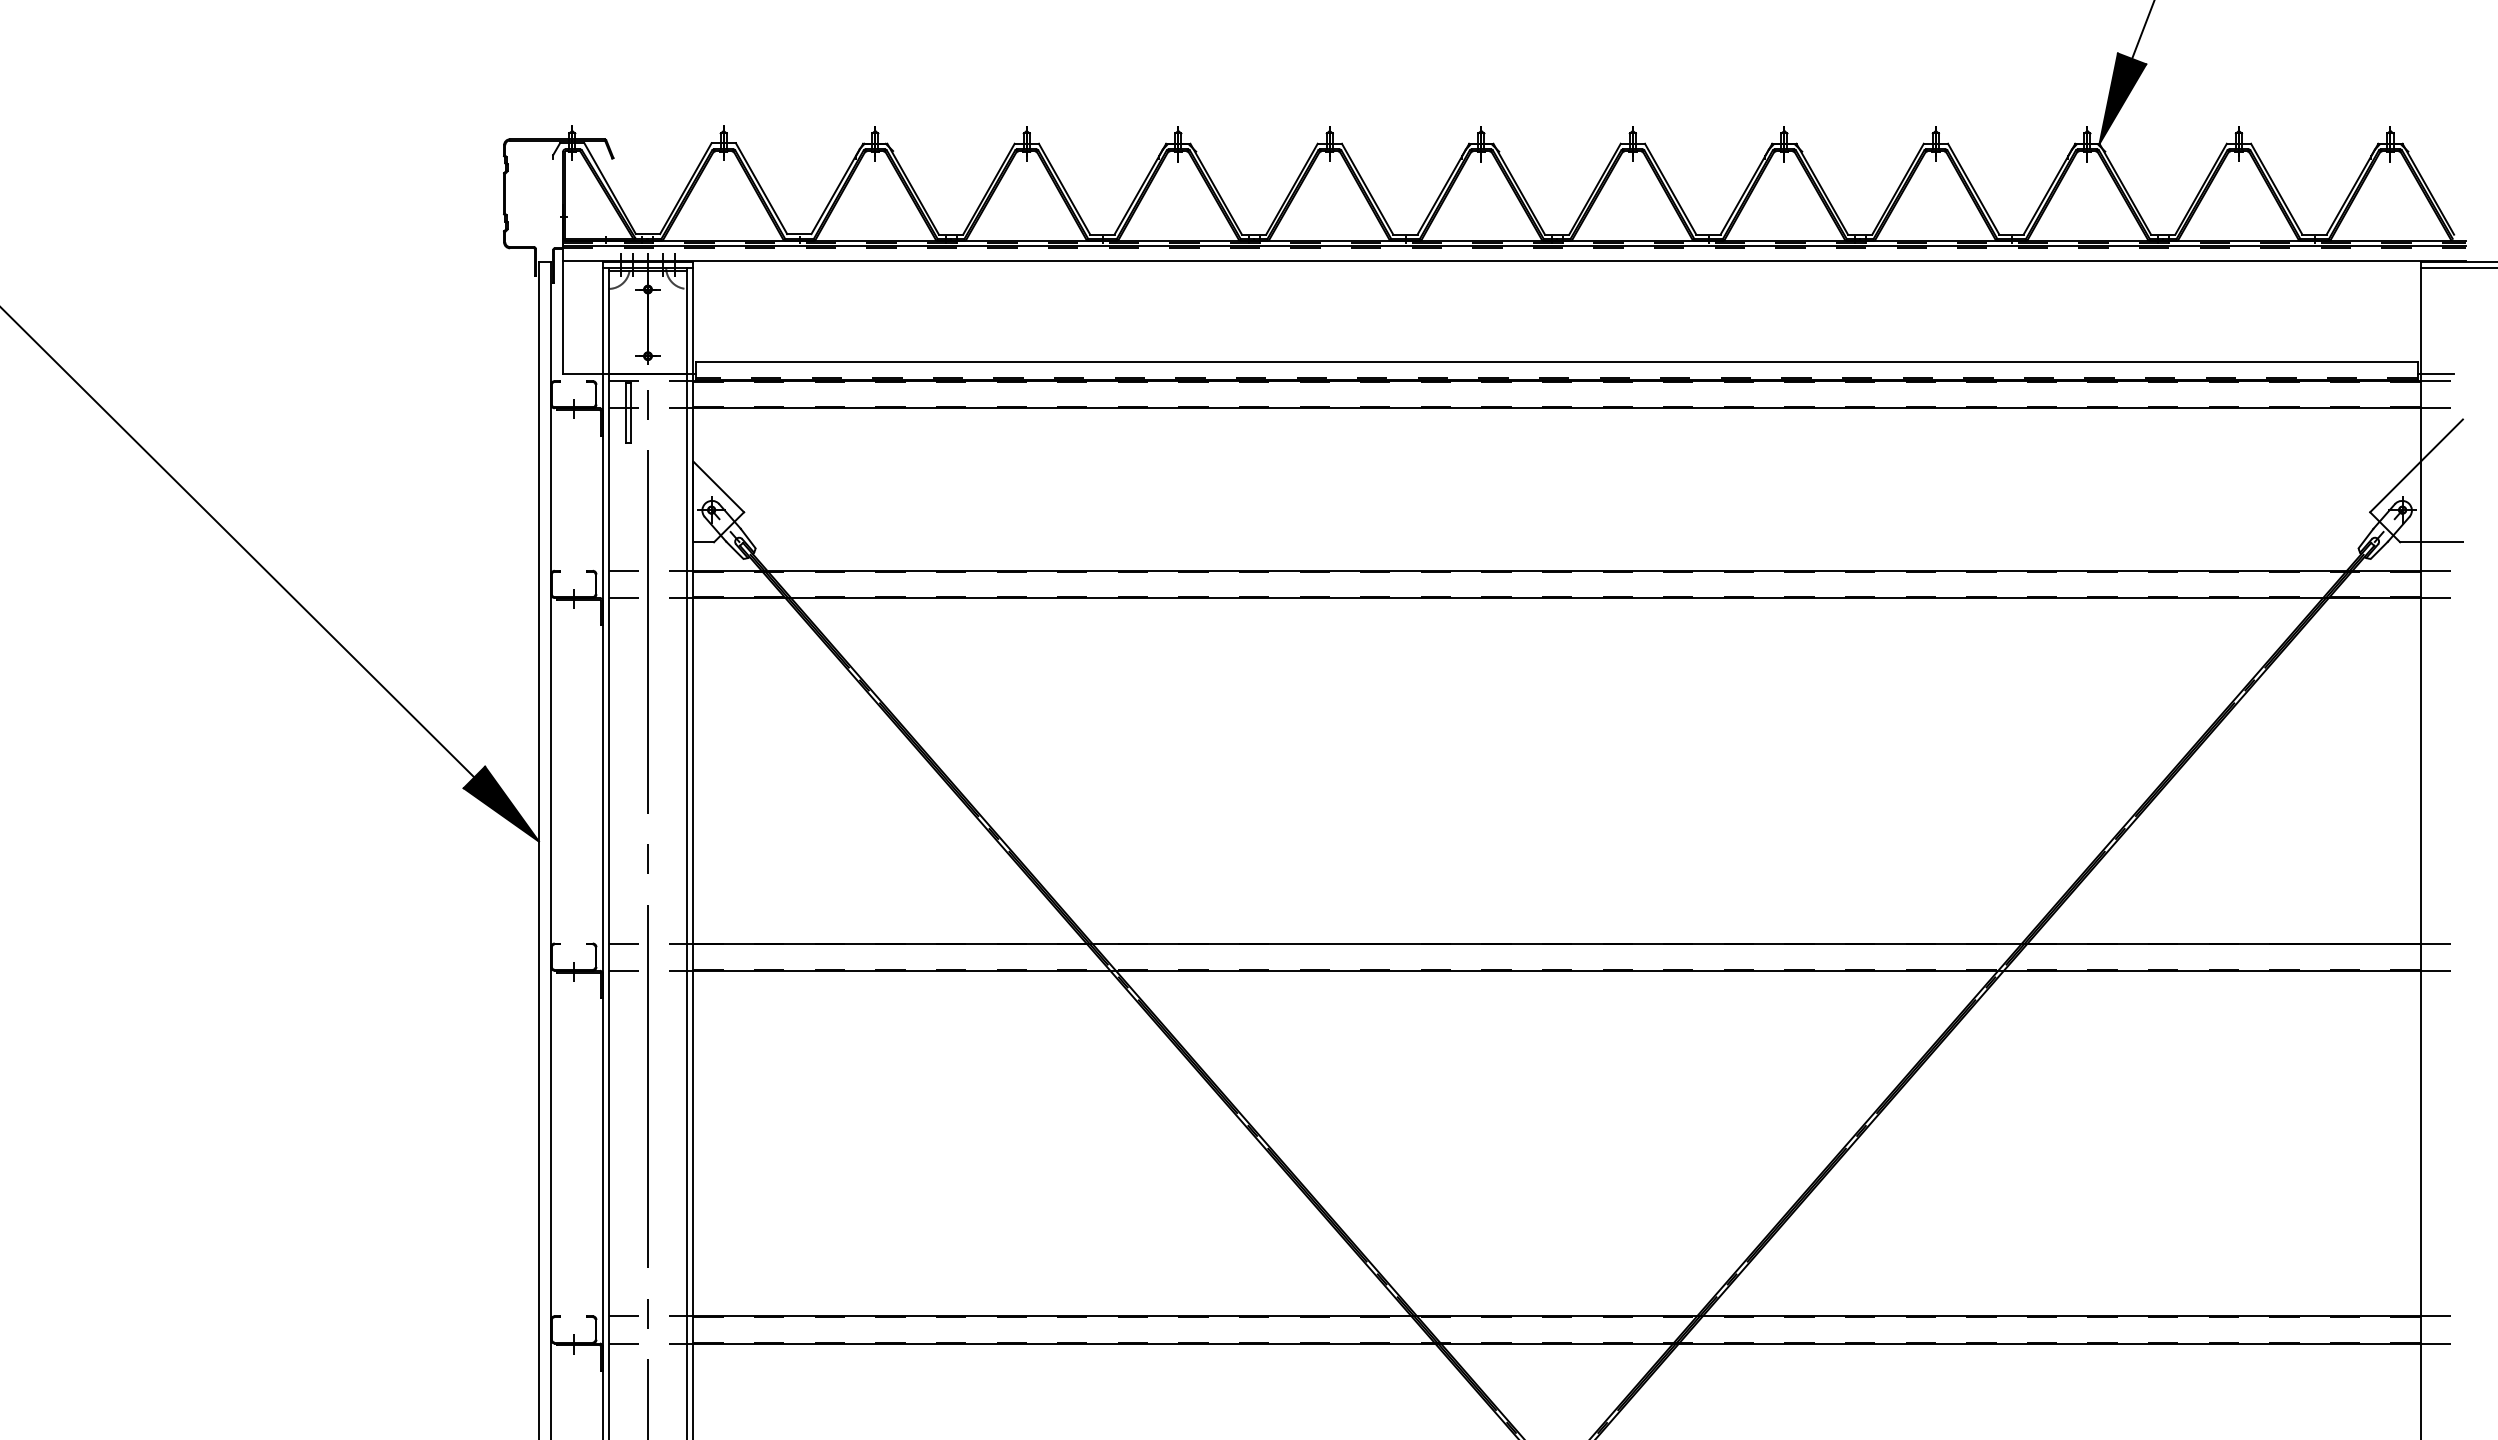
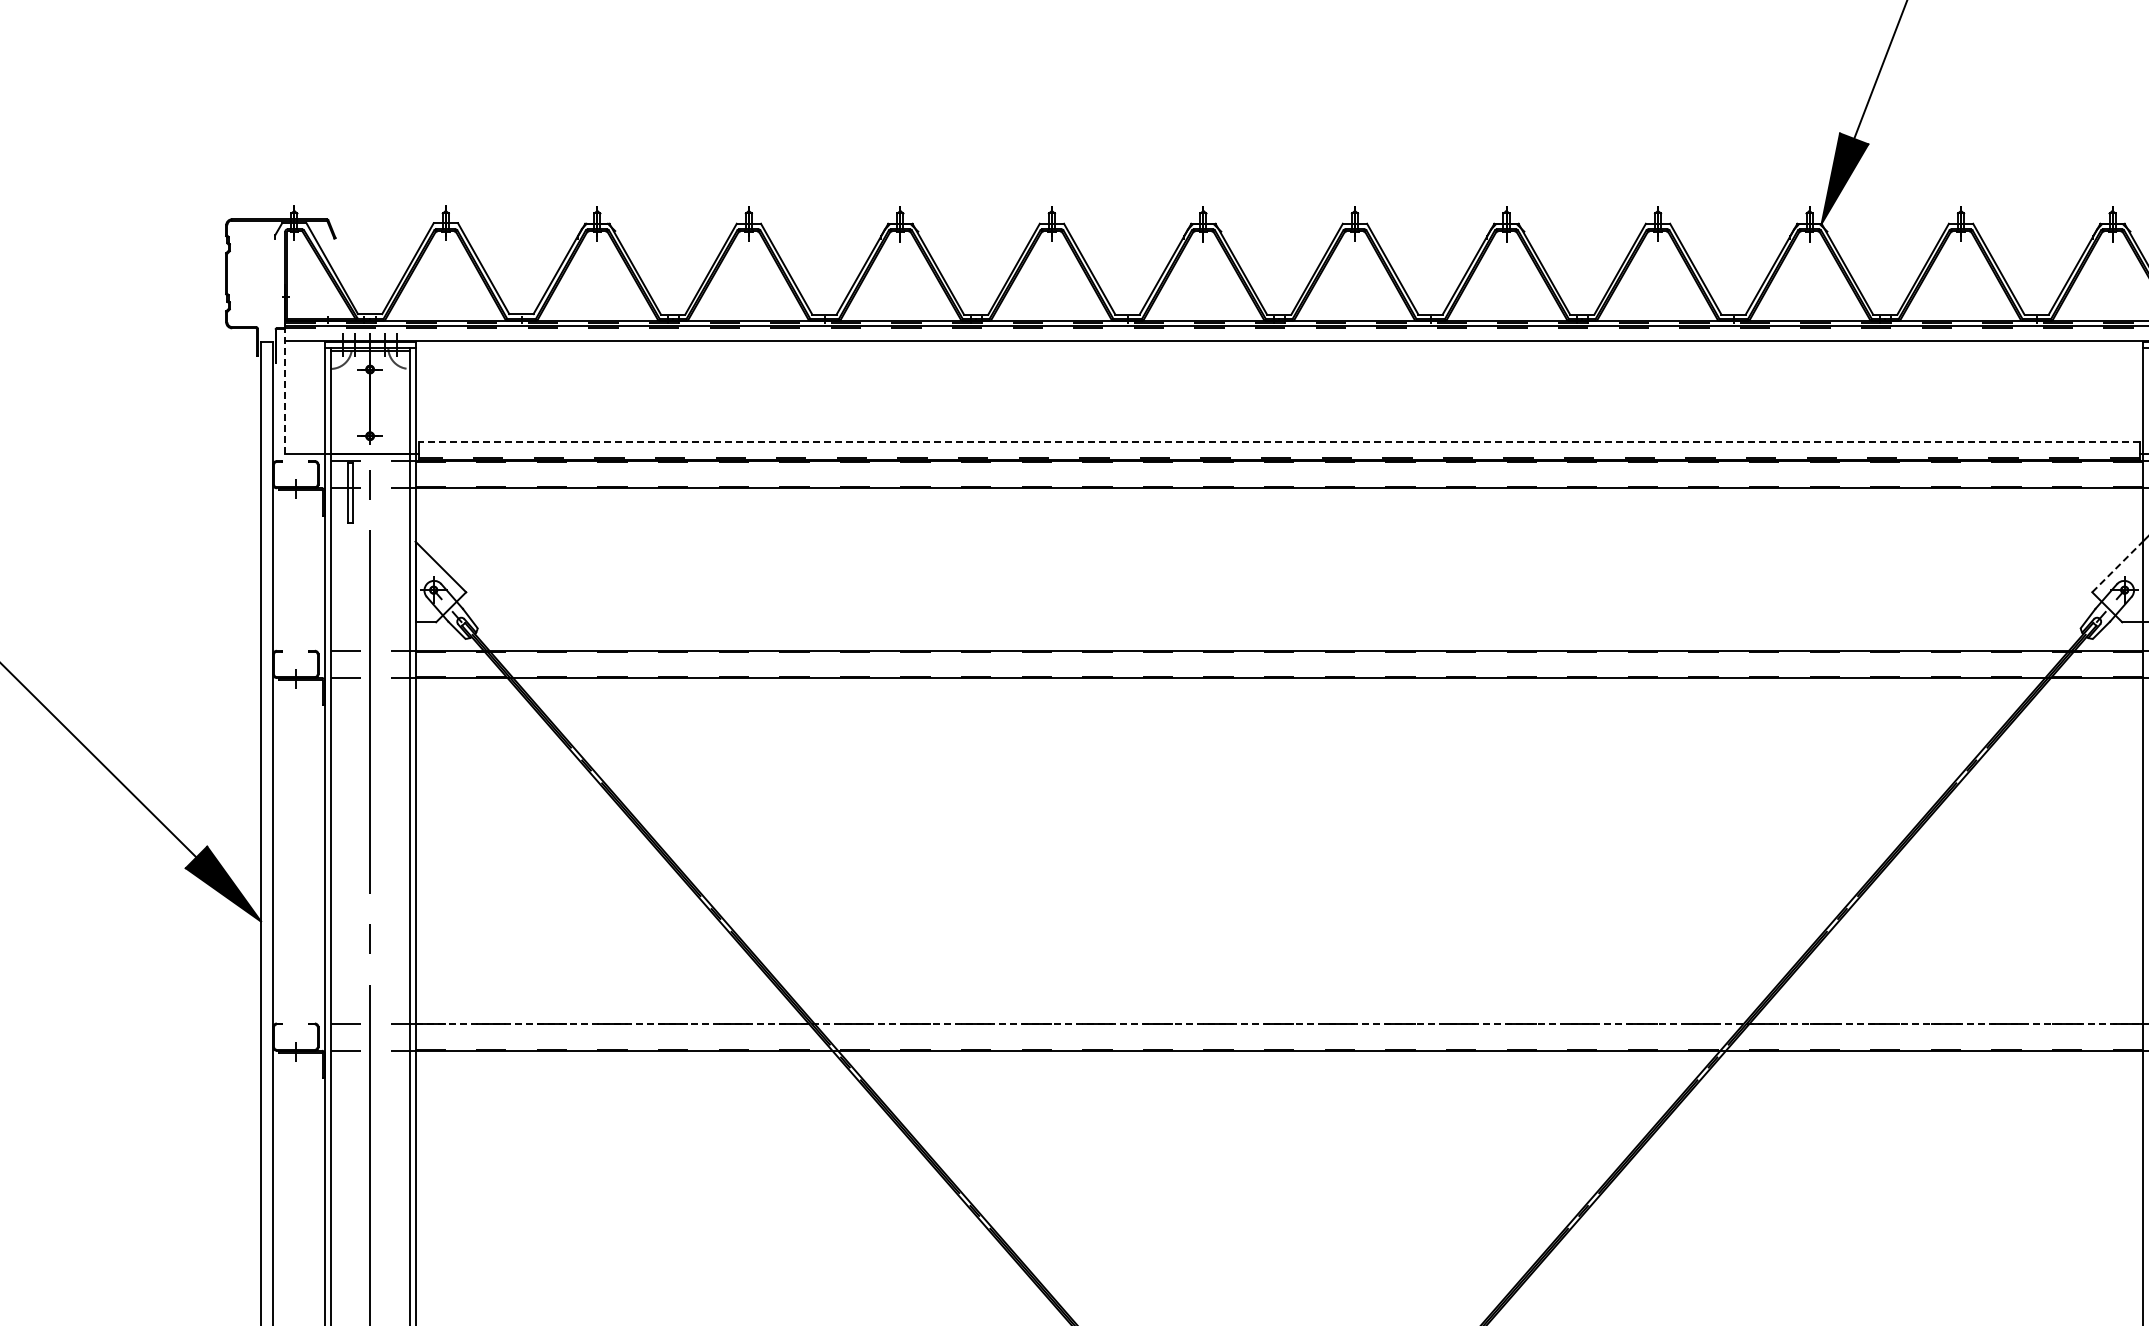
line: (563, 307) -> (285, 387), solid -> dashed
line: (1557, 362) -> (1279, 442), solid -> dashed
line: (2395, 486) -> (2117, 566), solid -> dashed
line: (1557, 943) -> (1279, 1023), solid -> dashed

